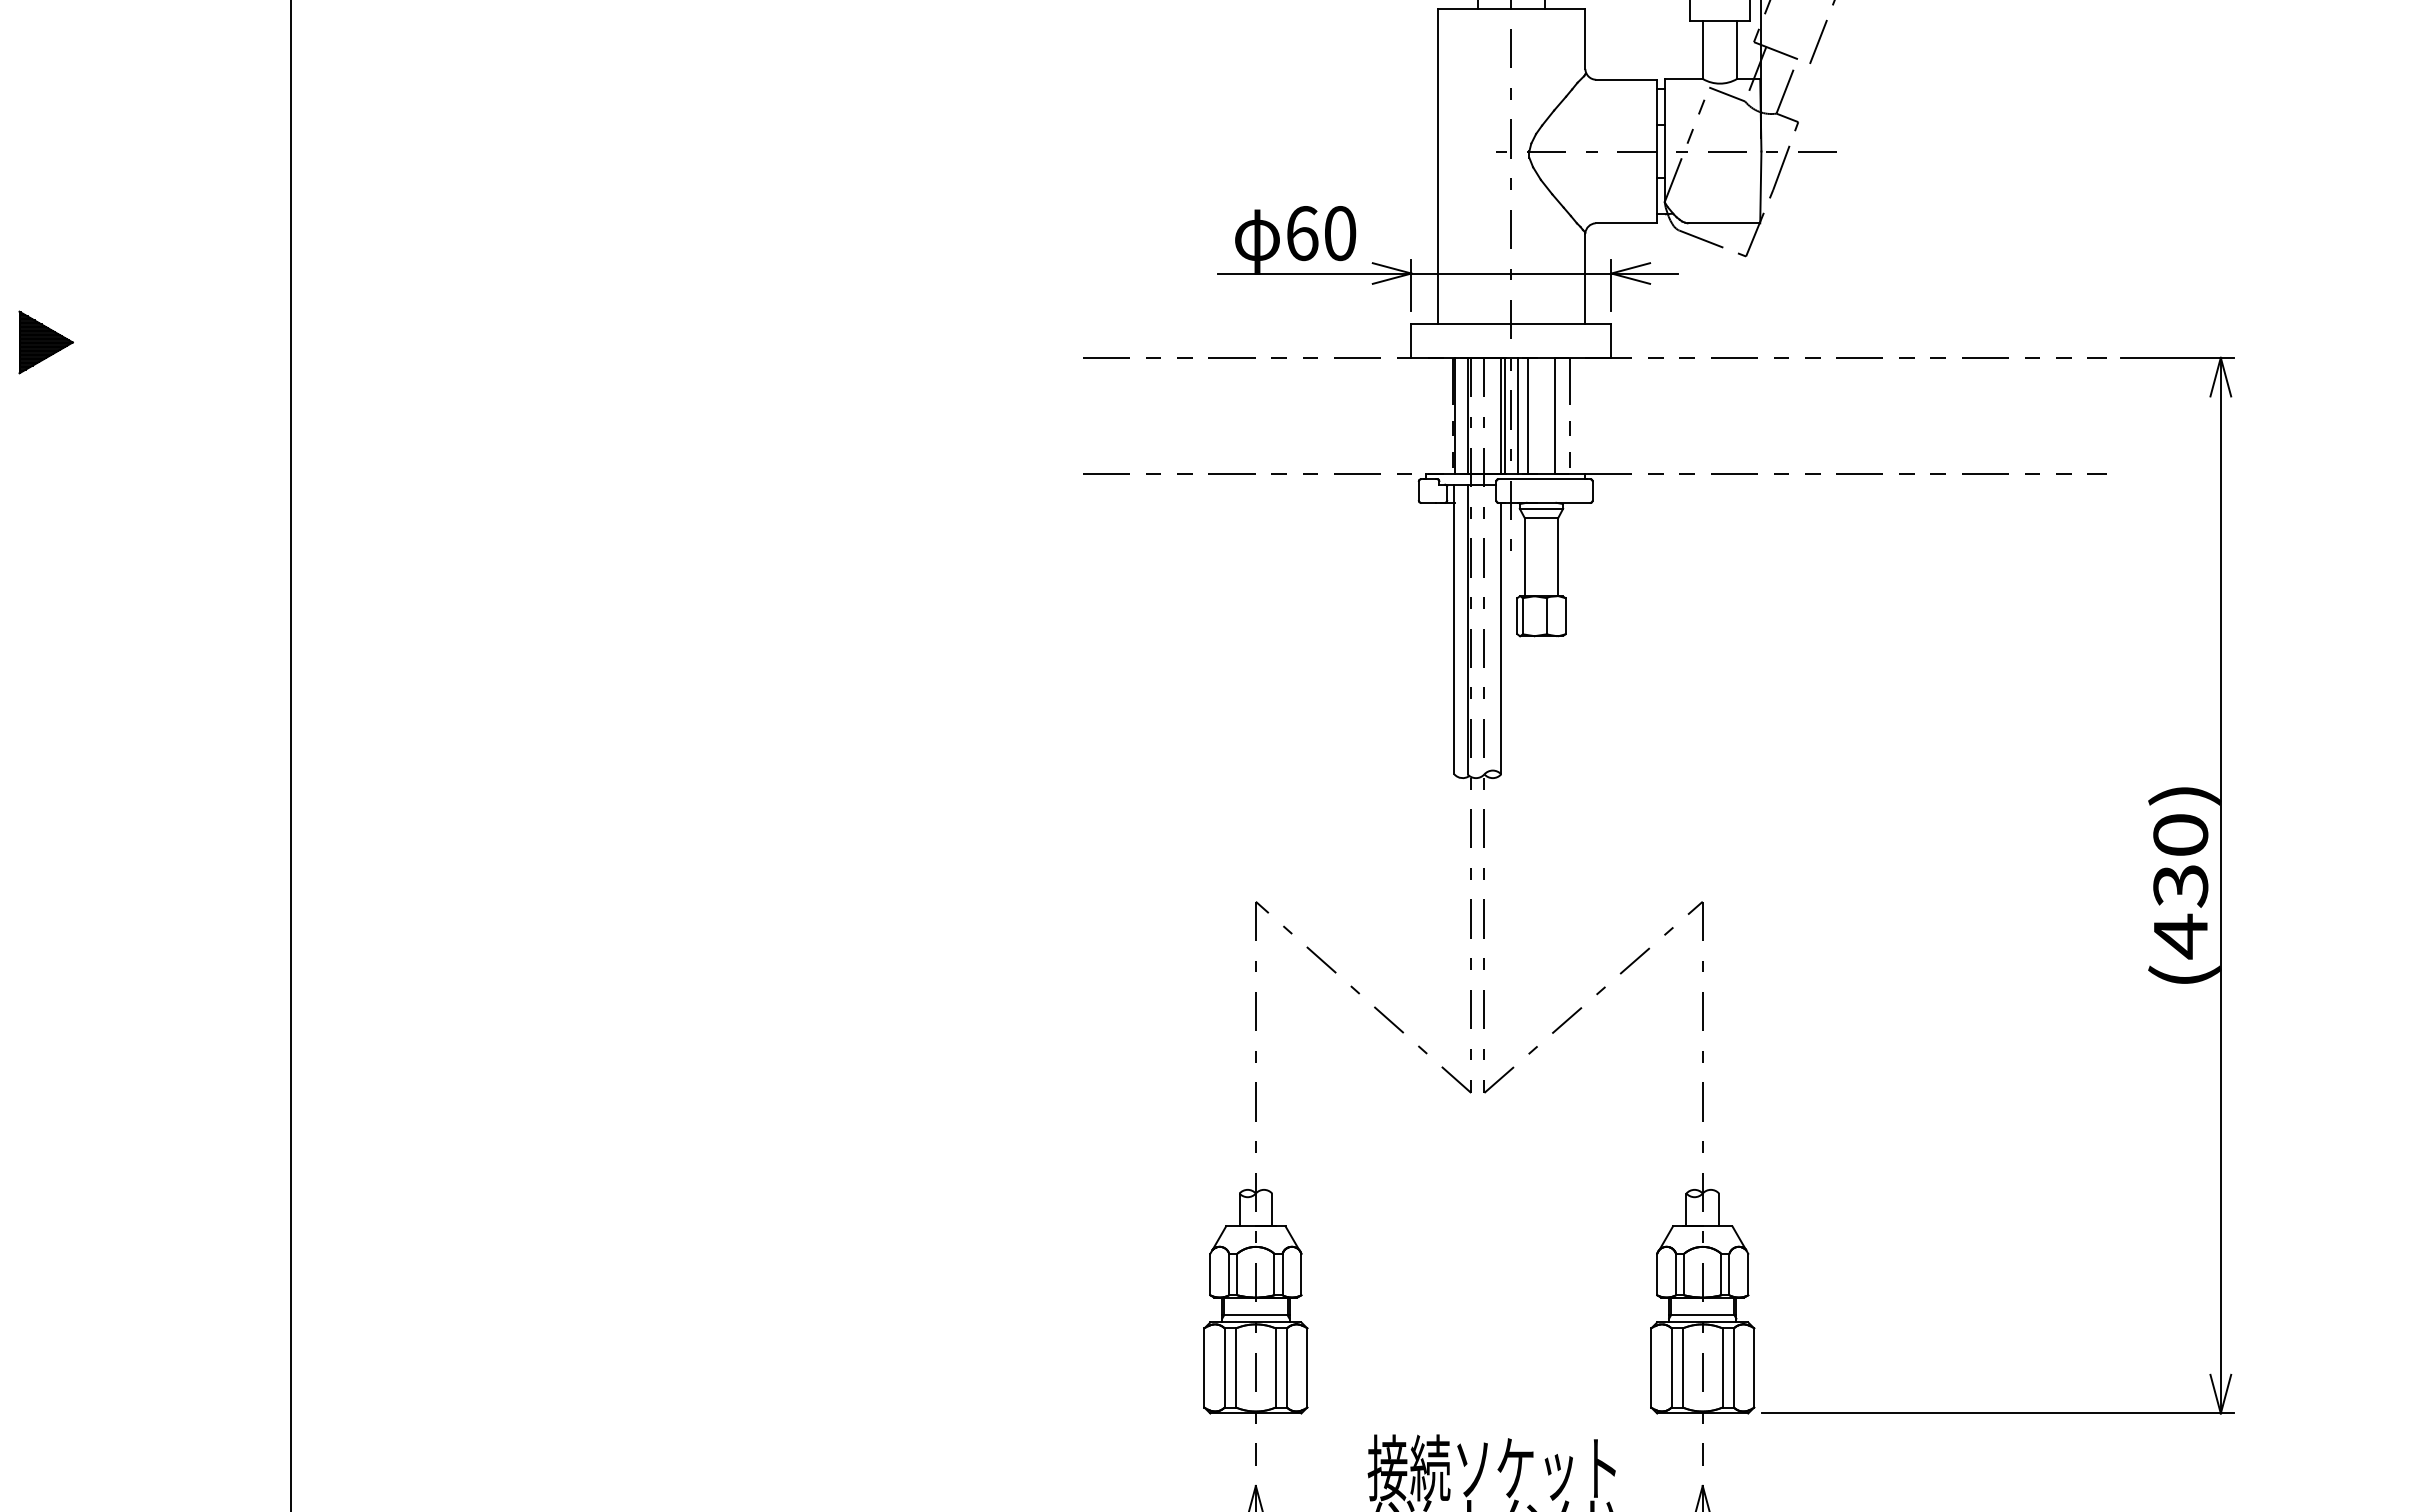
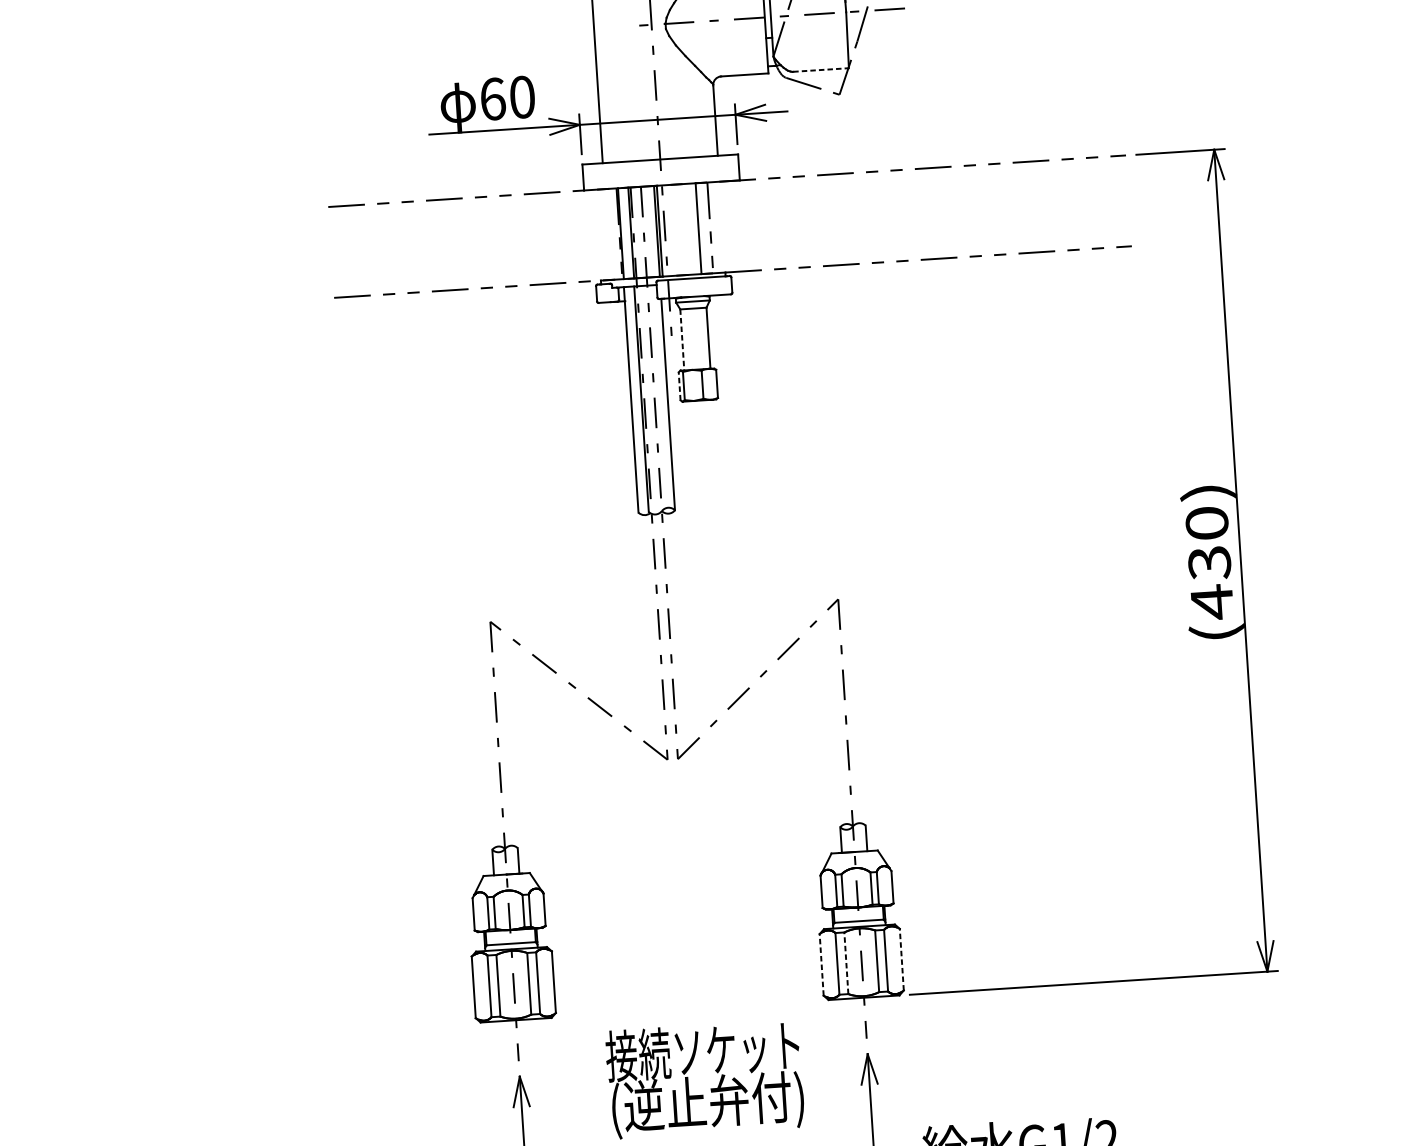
line: (1724, 223) -> (821, 70), solid -> dashed
line: (1518, 415) -> (670, 230), removed
line: (1528, 415) -> (678, 229), removed
line: (1524, 557) -> (682, 340), solid -> dashed
line: (1517, 615) -> (679, 385), solid -> dashed
line: (1651, 1367) -> (821, 964), solid -> dashed
line: (1682, 1367) -> (845, 962), solid -> dashed
line: (1754, 1367) -> (902, 959), solid -> dashed

